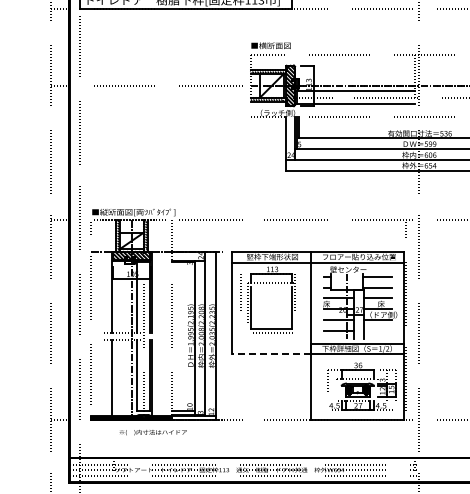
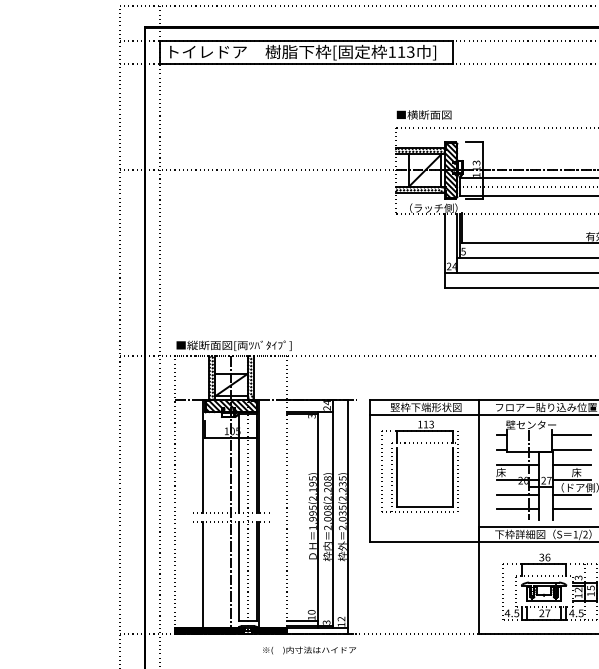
line: (377, 330) -> (571, 509), added
line: (271, 354) -> (424, 542), dashed -> solid
text: (152, 432) -> (308, 650), moved

